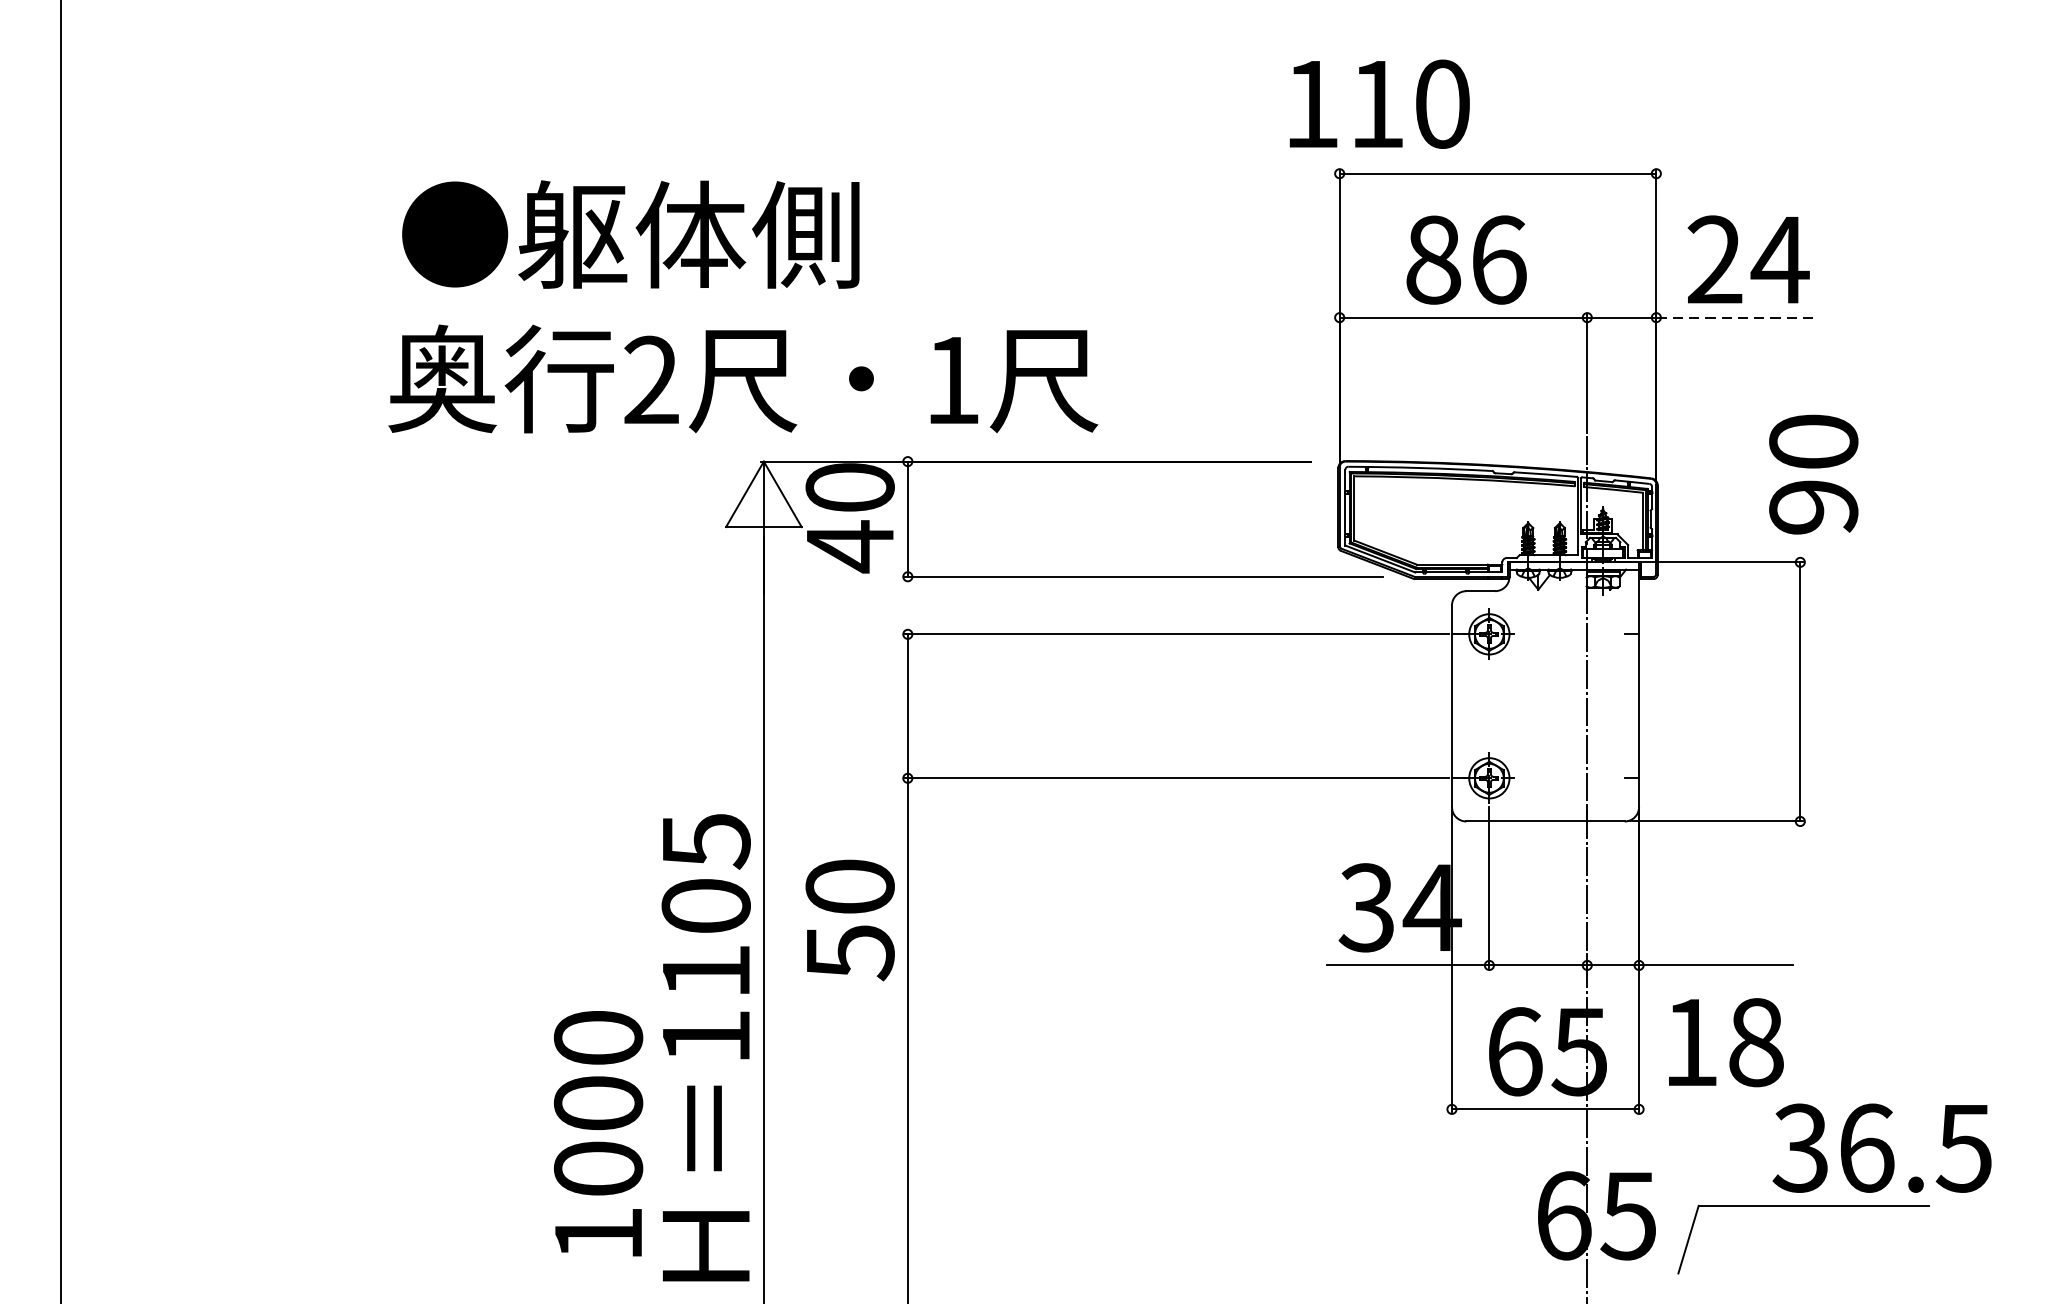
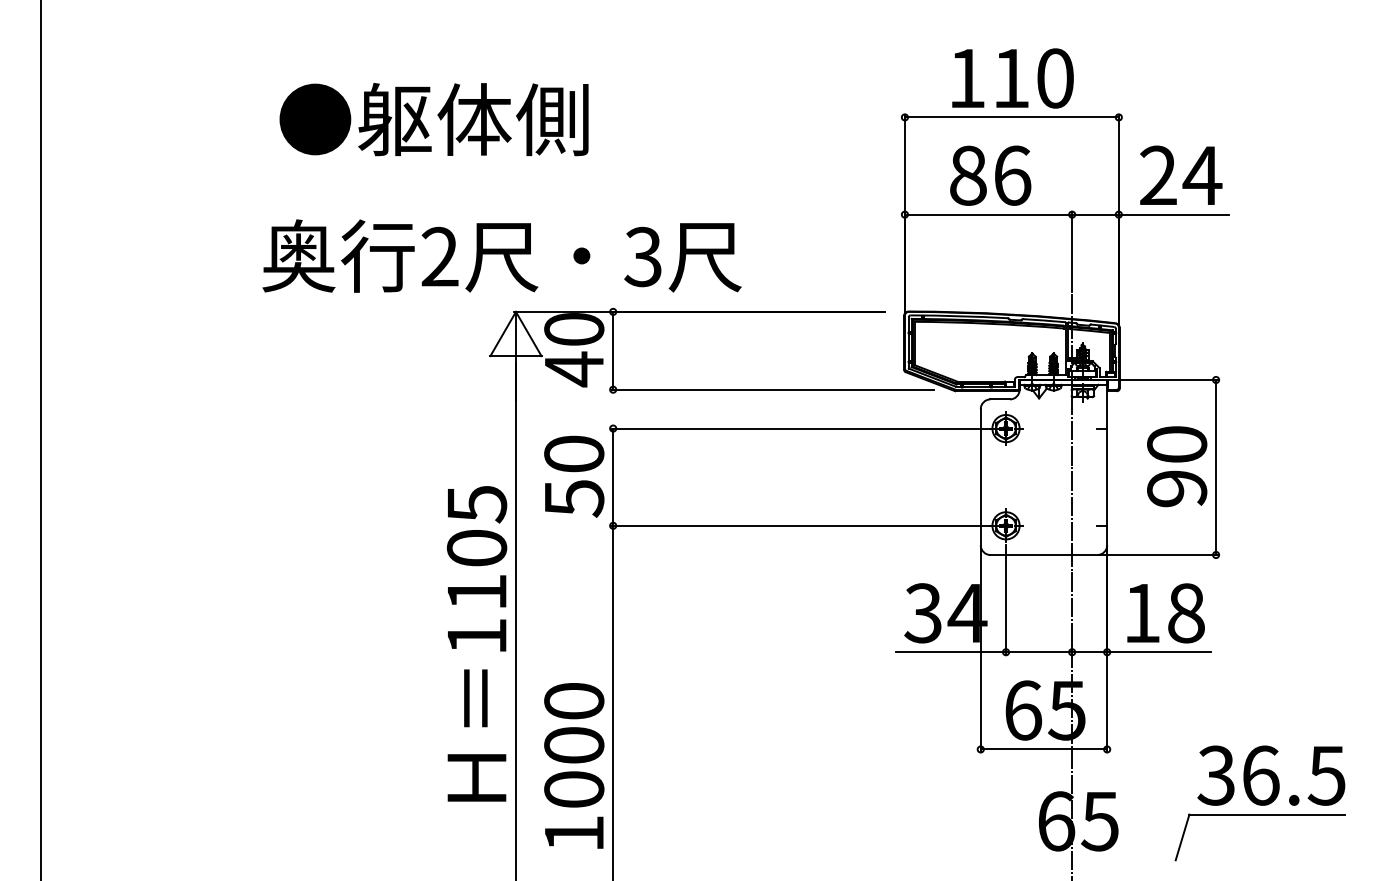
text: (1379, 104) -> (1012, 78), moved
text: (629, 234) -> (433, 119), moved
line: (1737, 317) -> (1173, 214), dashed -> solid
text: (951, 379) -> (642, 256), 1 -> 3
text: (1814, 474) -> (1177, 466), moved
text: (850, 919) -> (574, 476), moved
text: (1725, 1042) -> (1165, 613), moved
text: (706, 1047) -> (477, 643), moved
text: (598, 1133) -> (574, 765), moved
part: (1802, 1207) -> (1259, 815), moved

